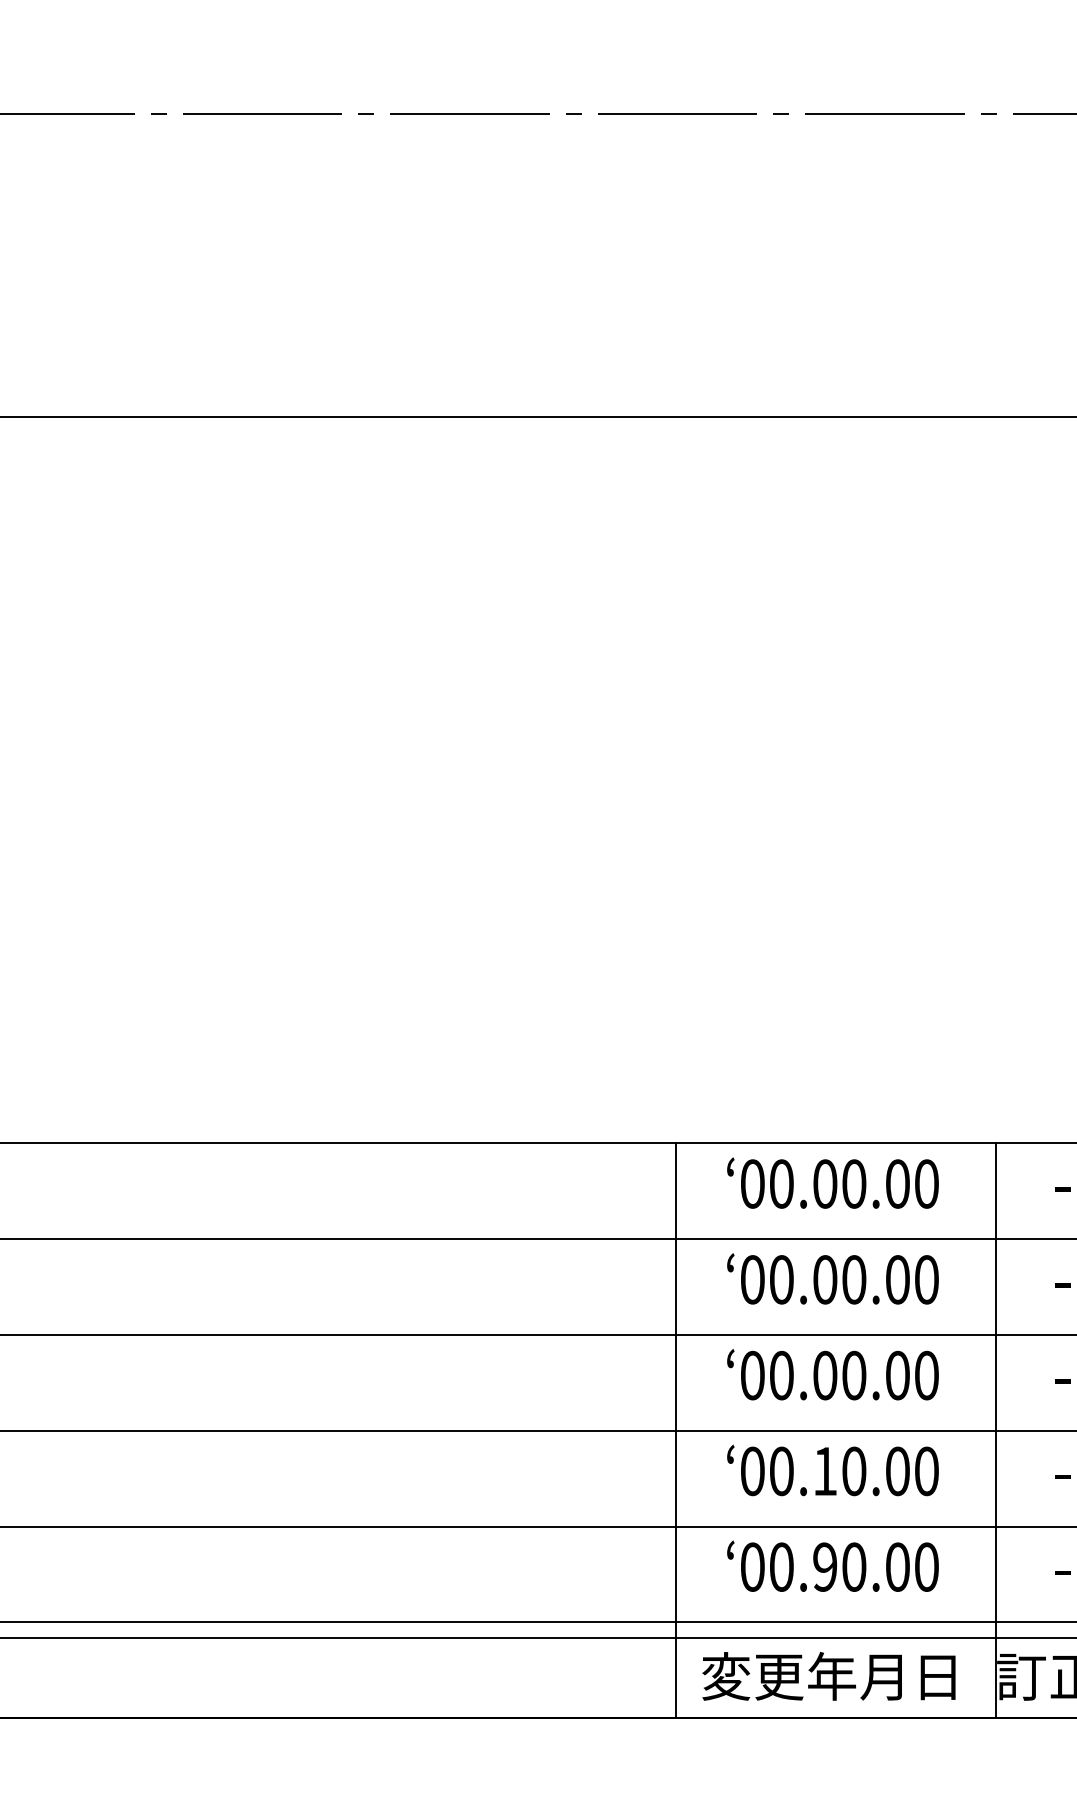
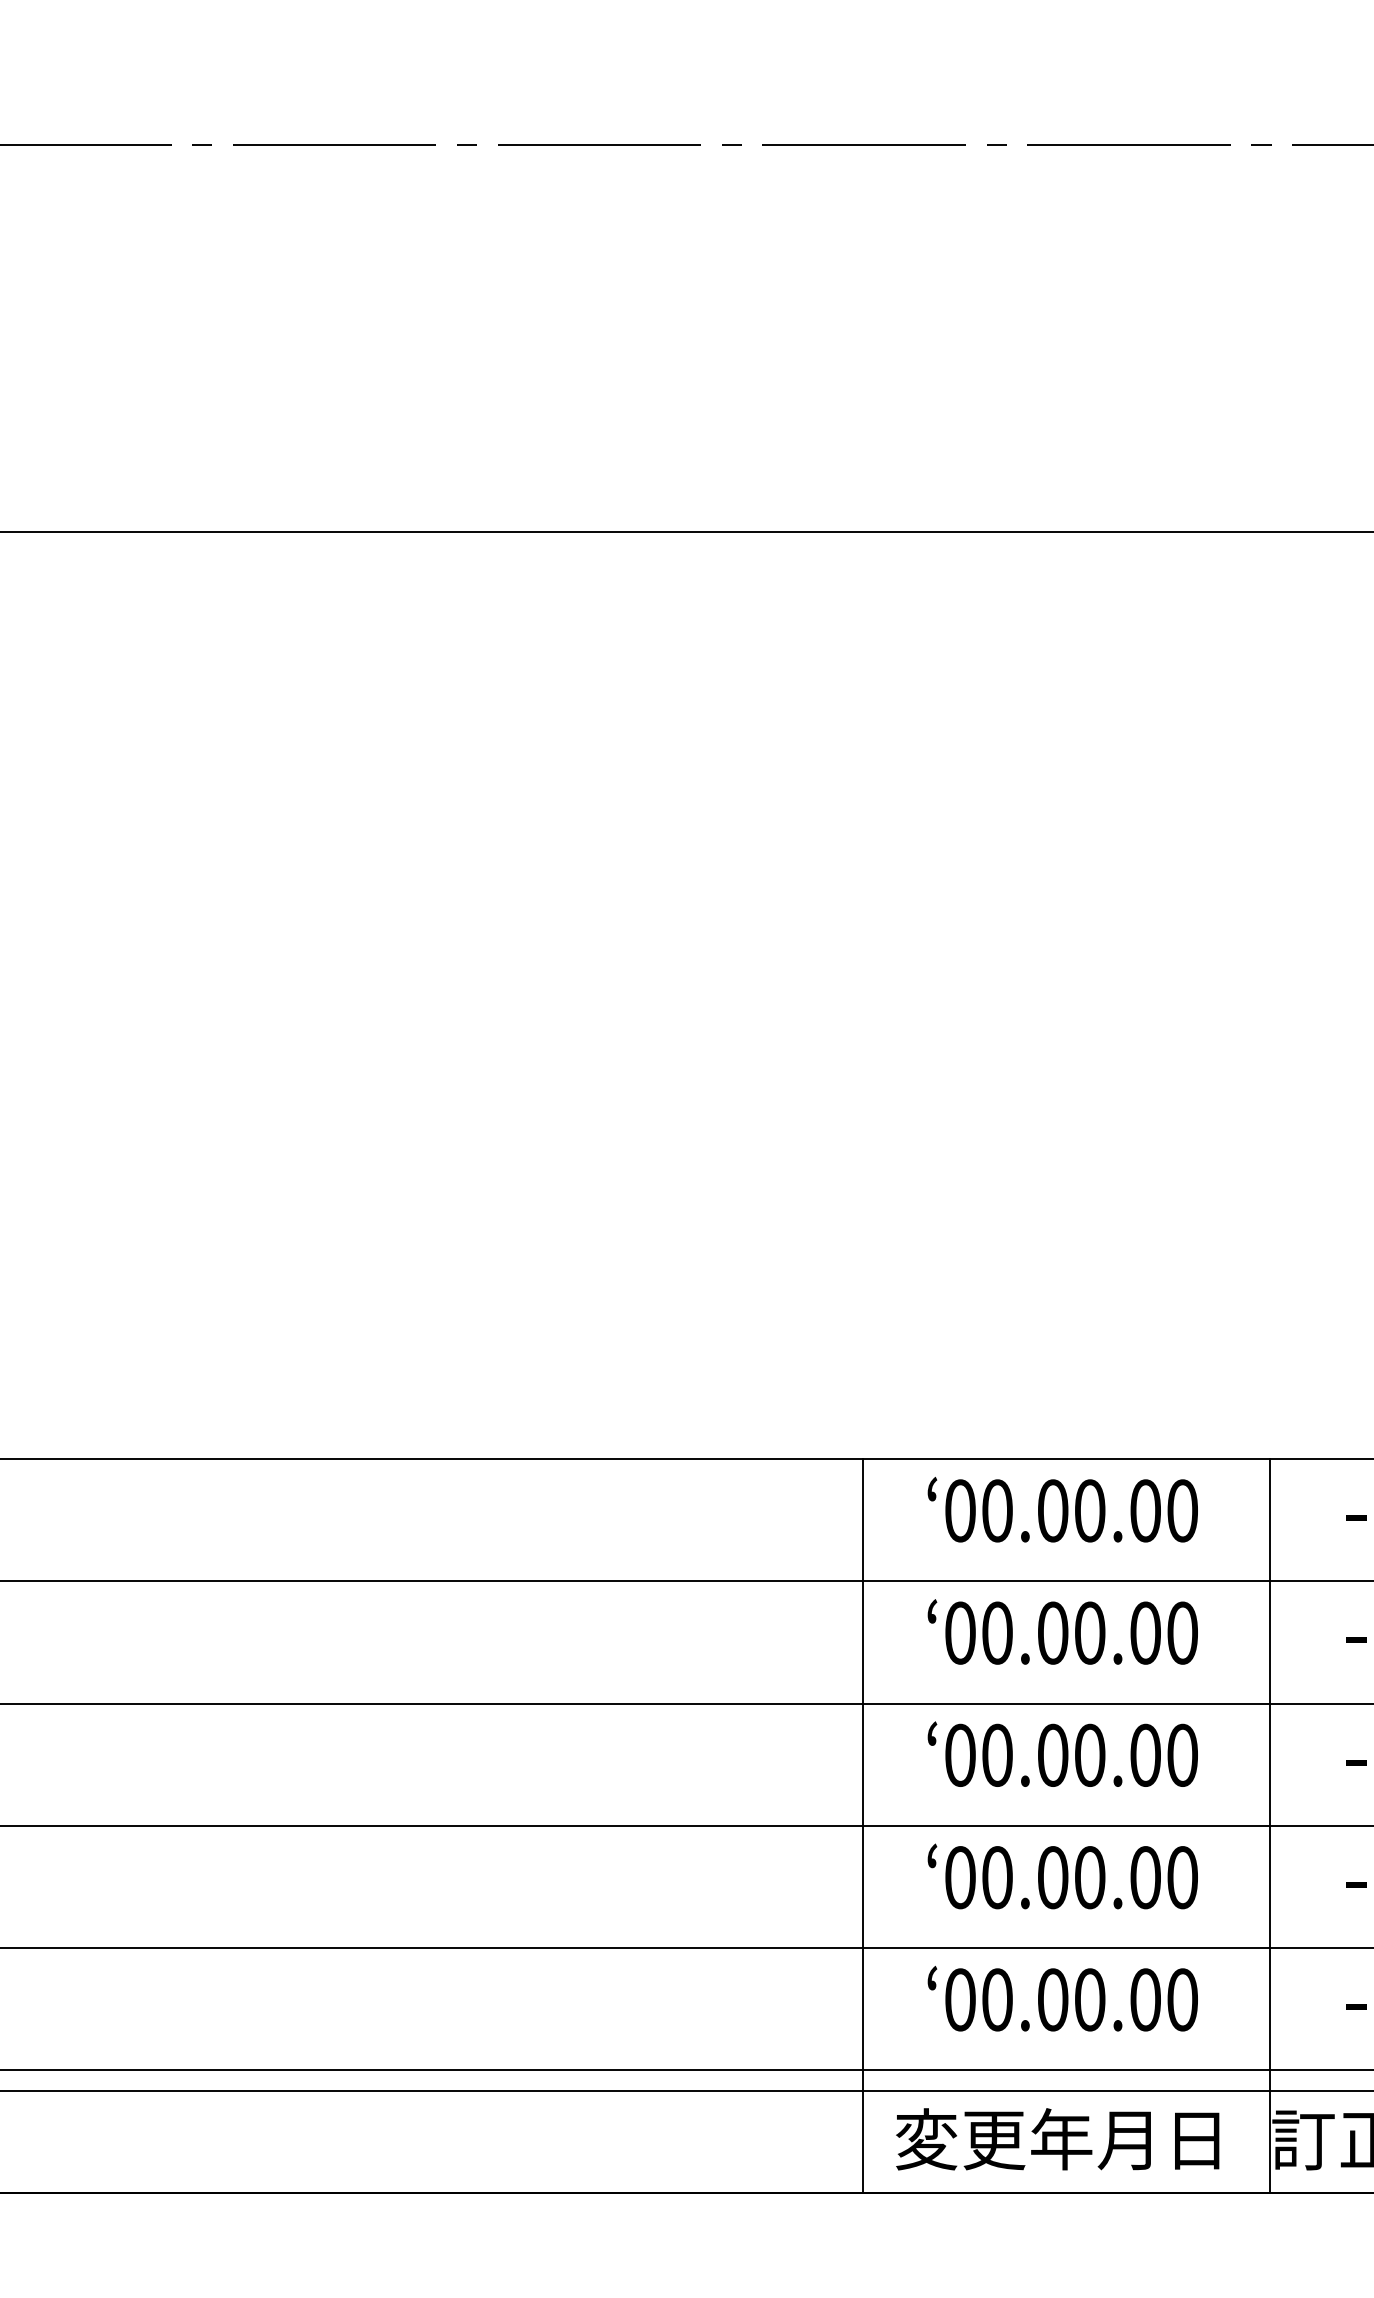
text: (825, 1471) -> (1053, 1877), 00.10.00 -> 00.00.00
text: (824, 1566) -> (1052, 1999), 00.90.00 -> 00.00.00

